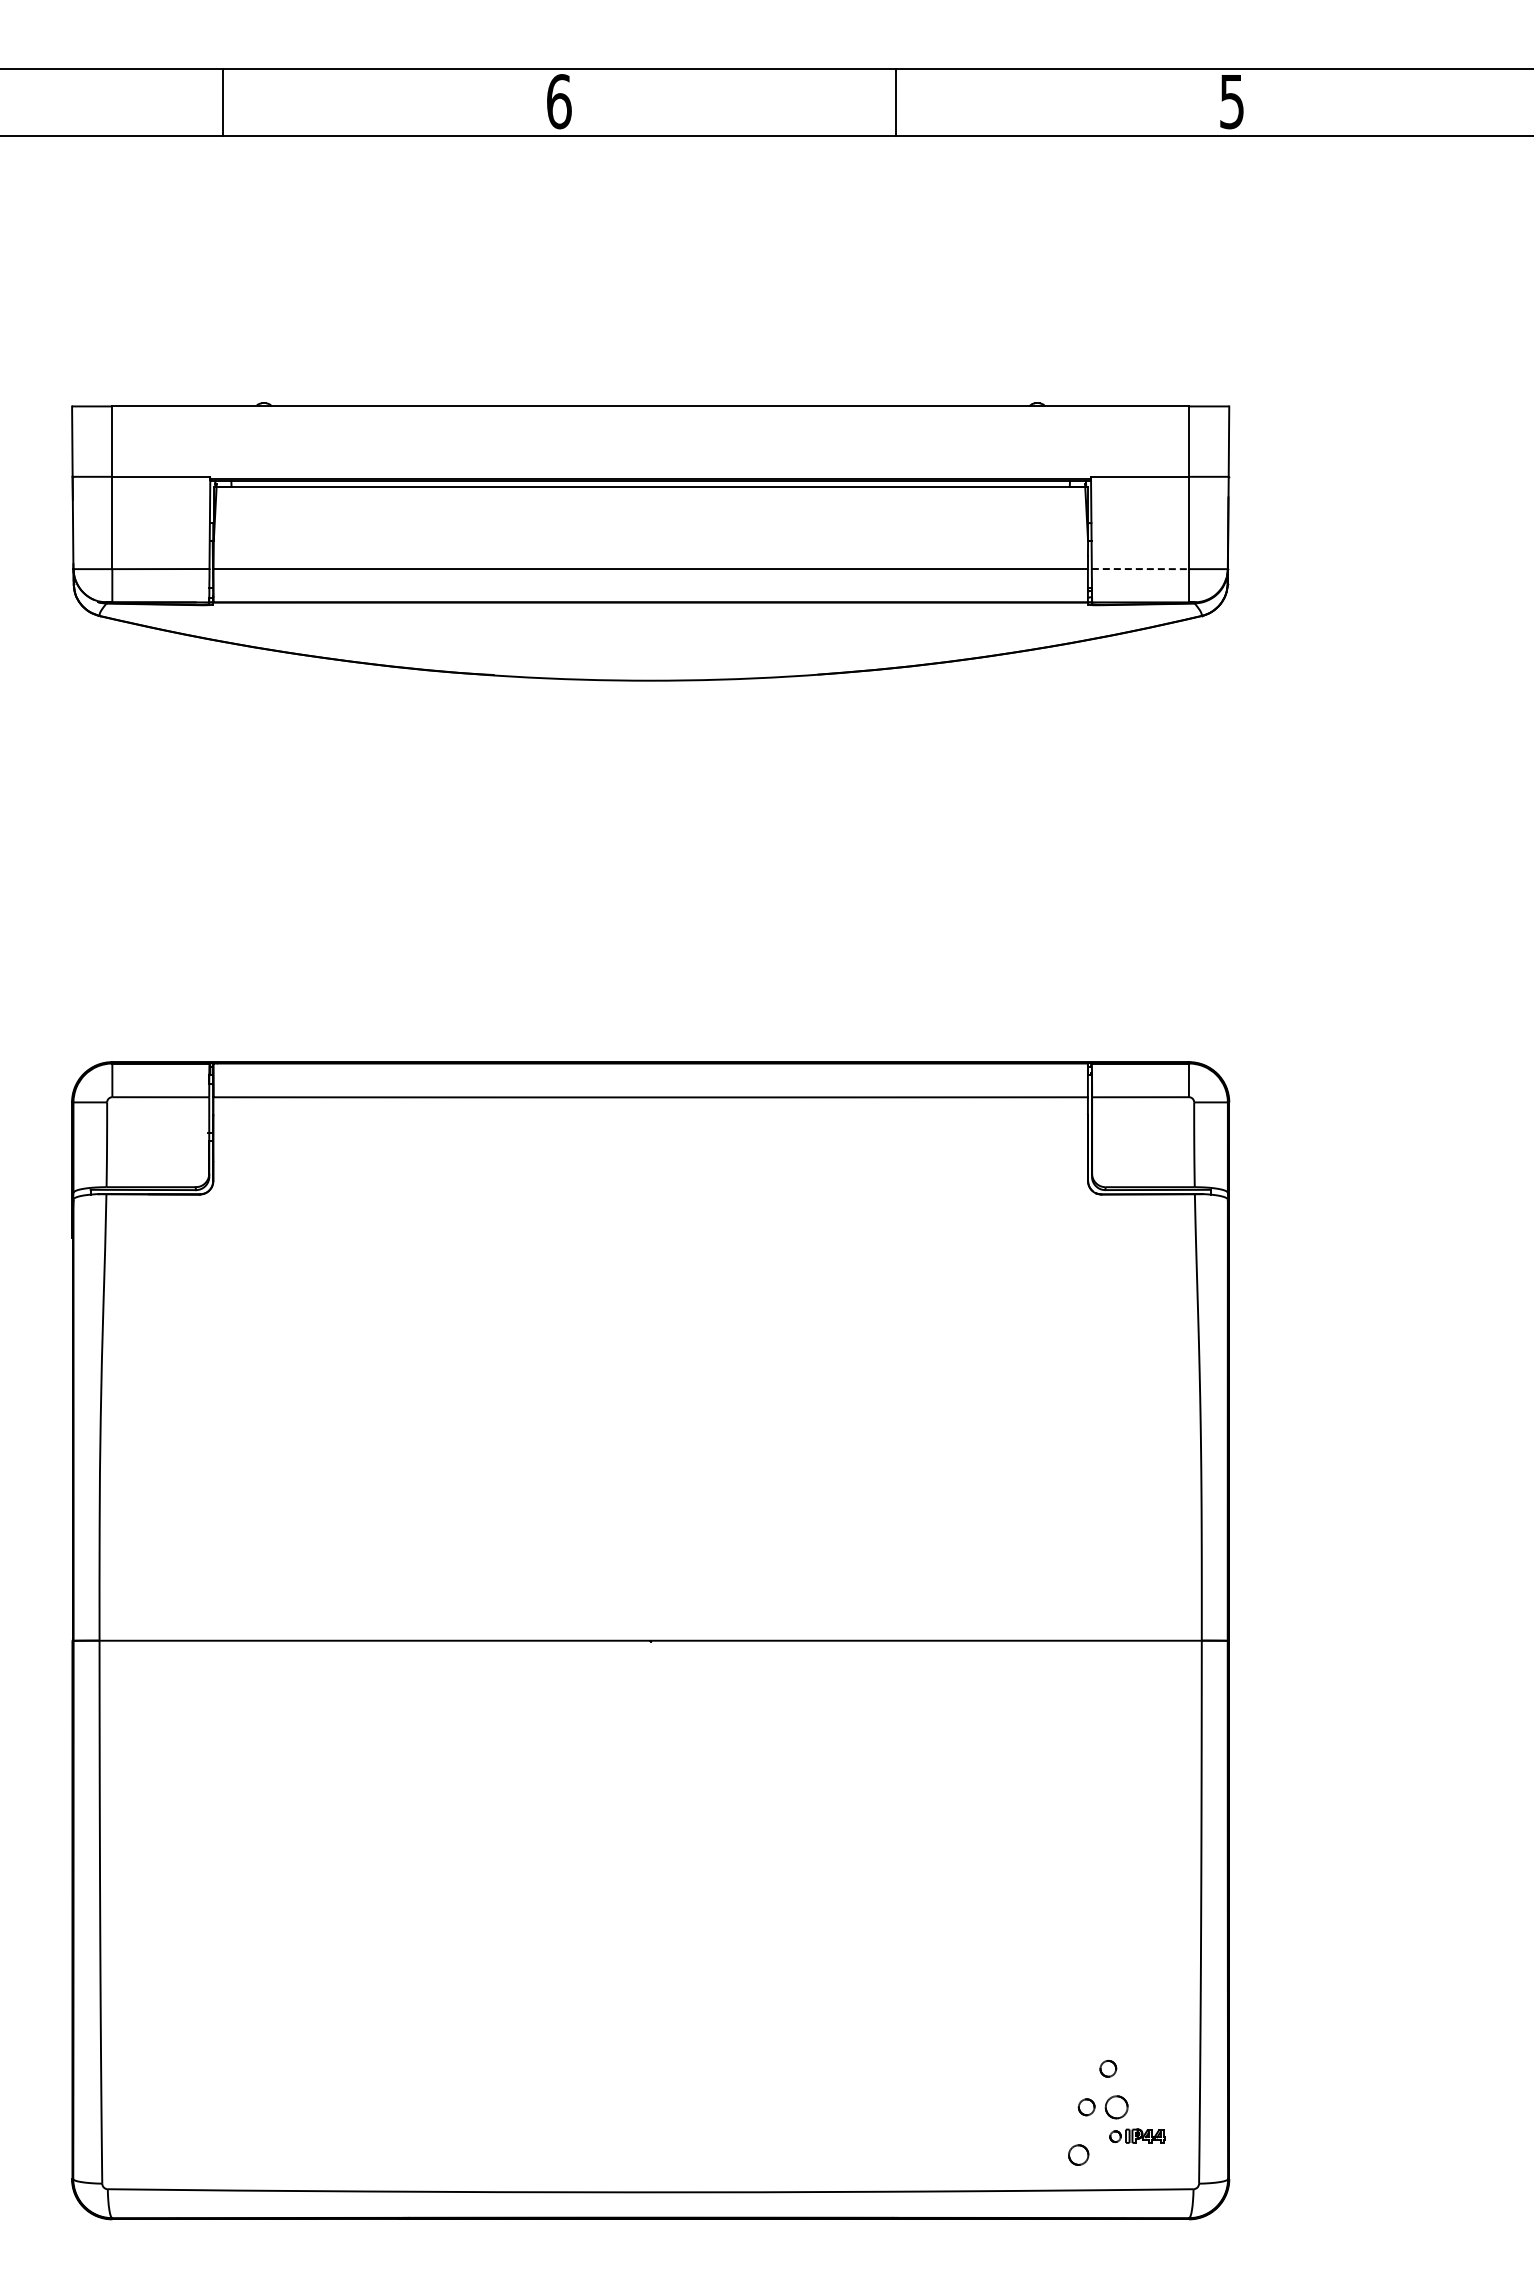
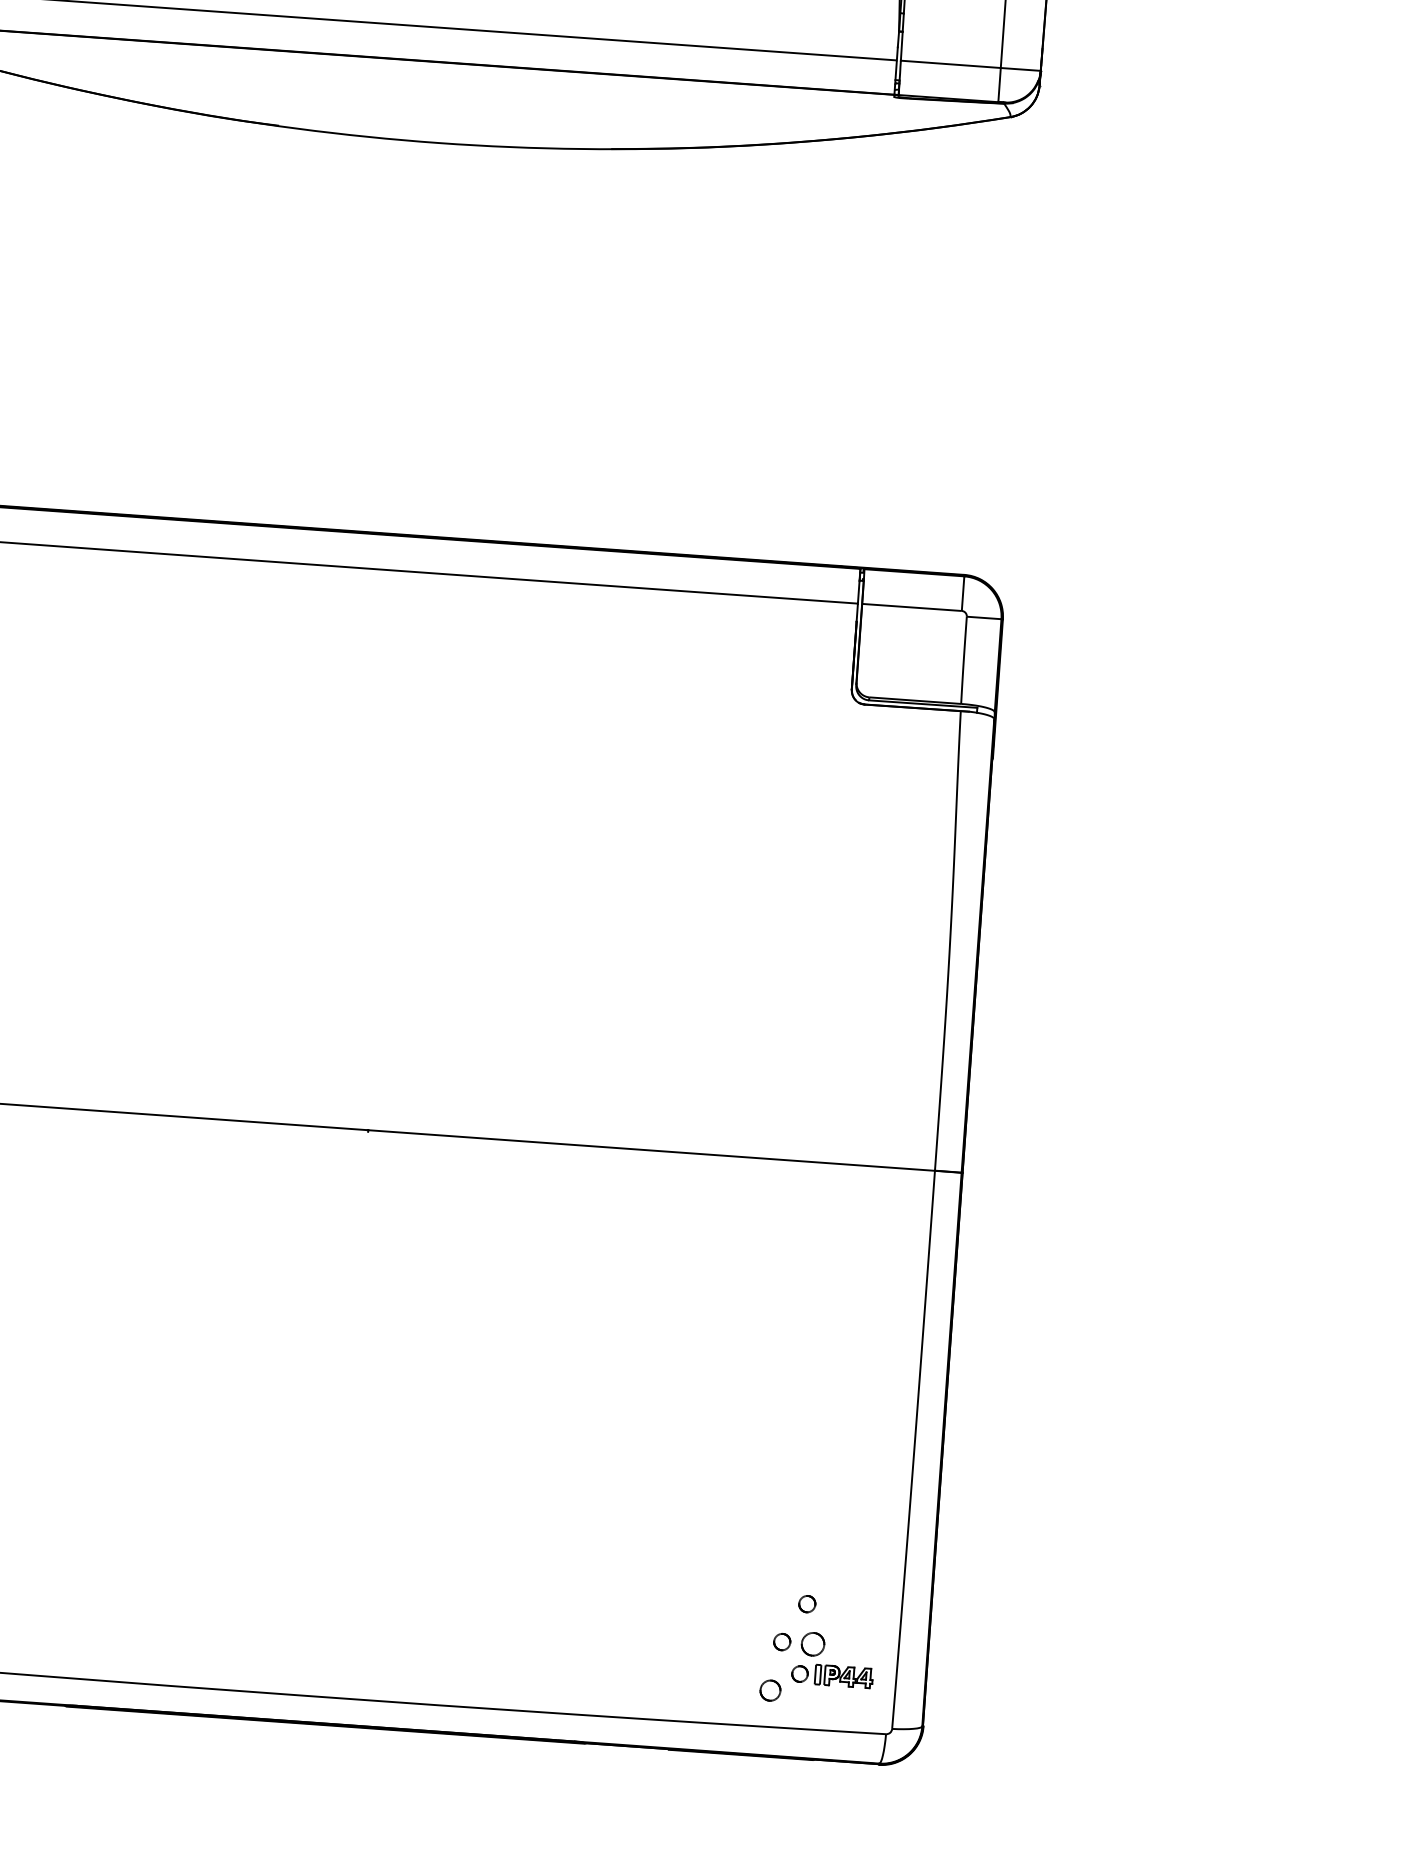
line: (1140, 569) -> (950, 64), dashed -> solid
part: (1137, 2135) -> (832, 1674), size x1.43

